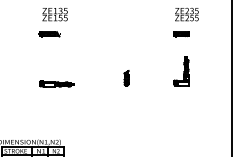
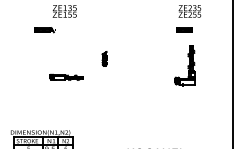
part: (49, 34) -> (44, 30), moved
part: (181, 70) -> (184, 64), size x1.4
part: (126, 77) -> (104, 58), moved

